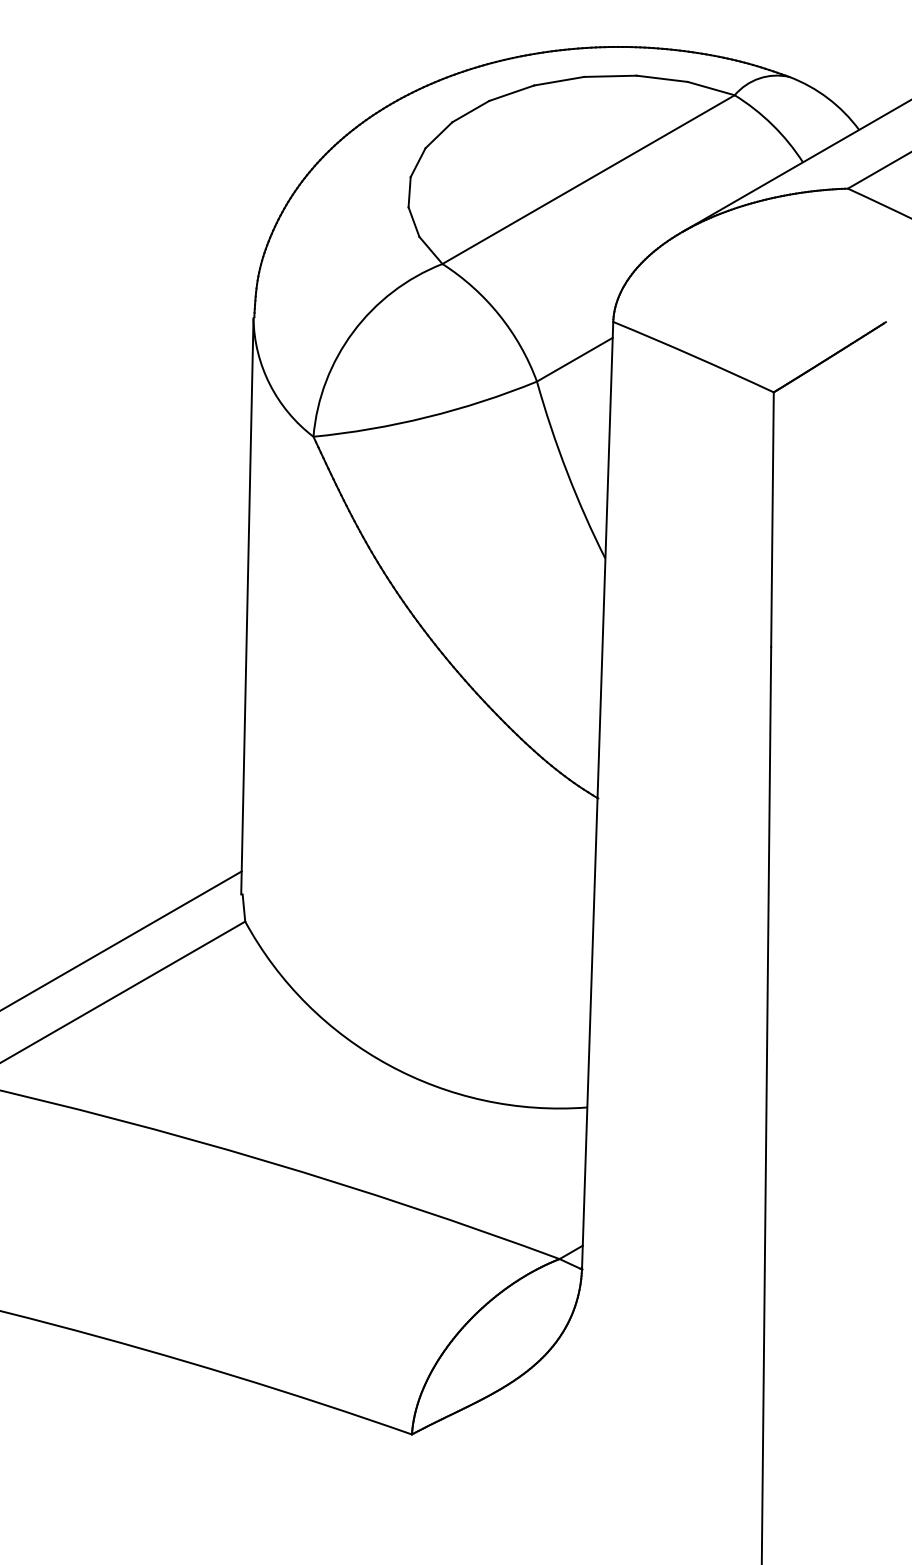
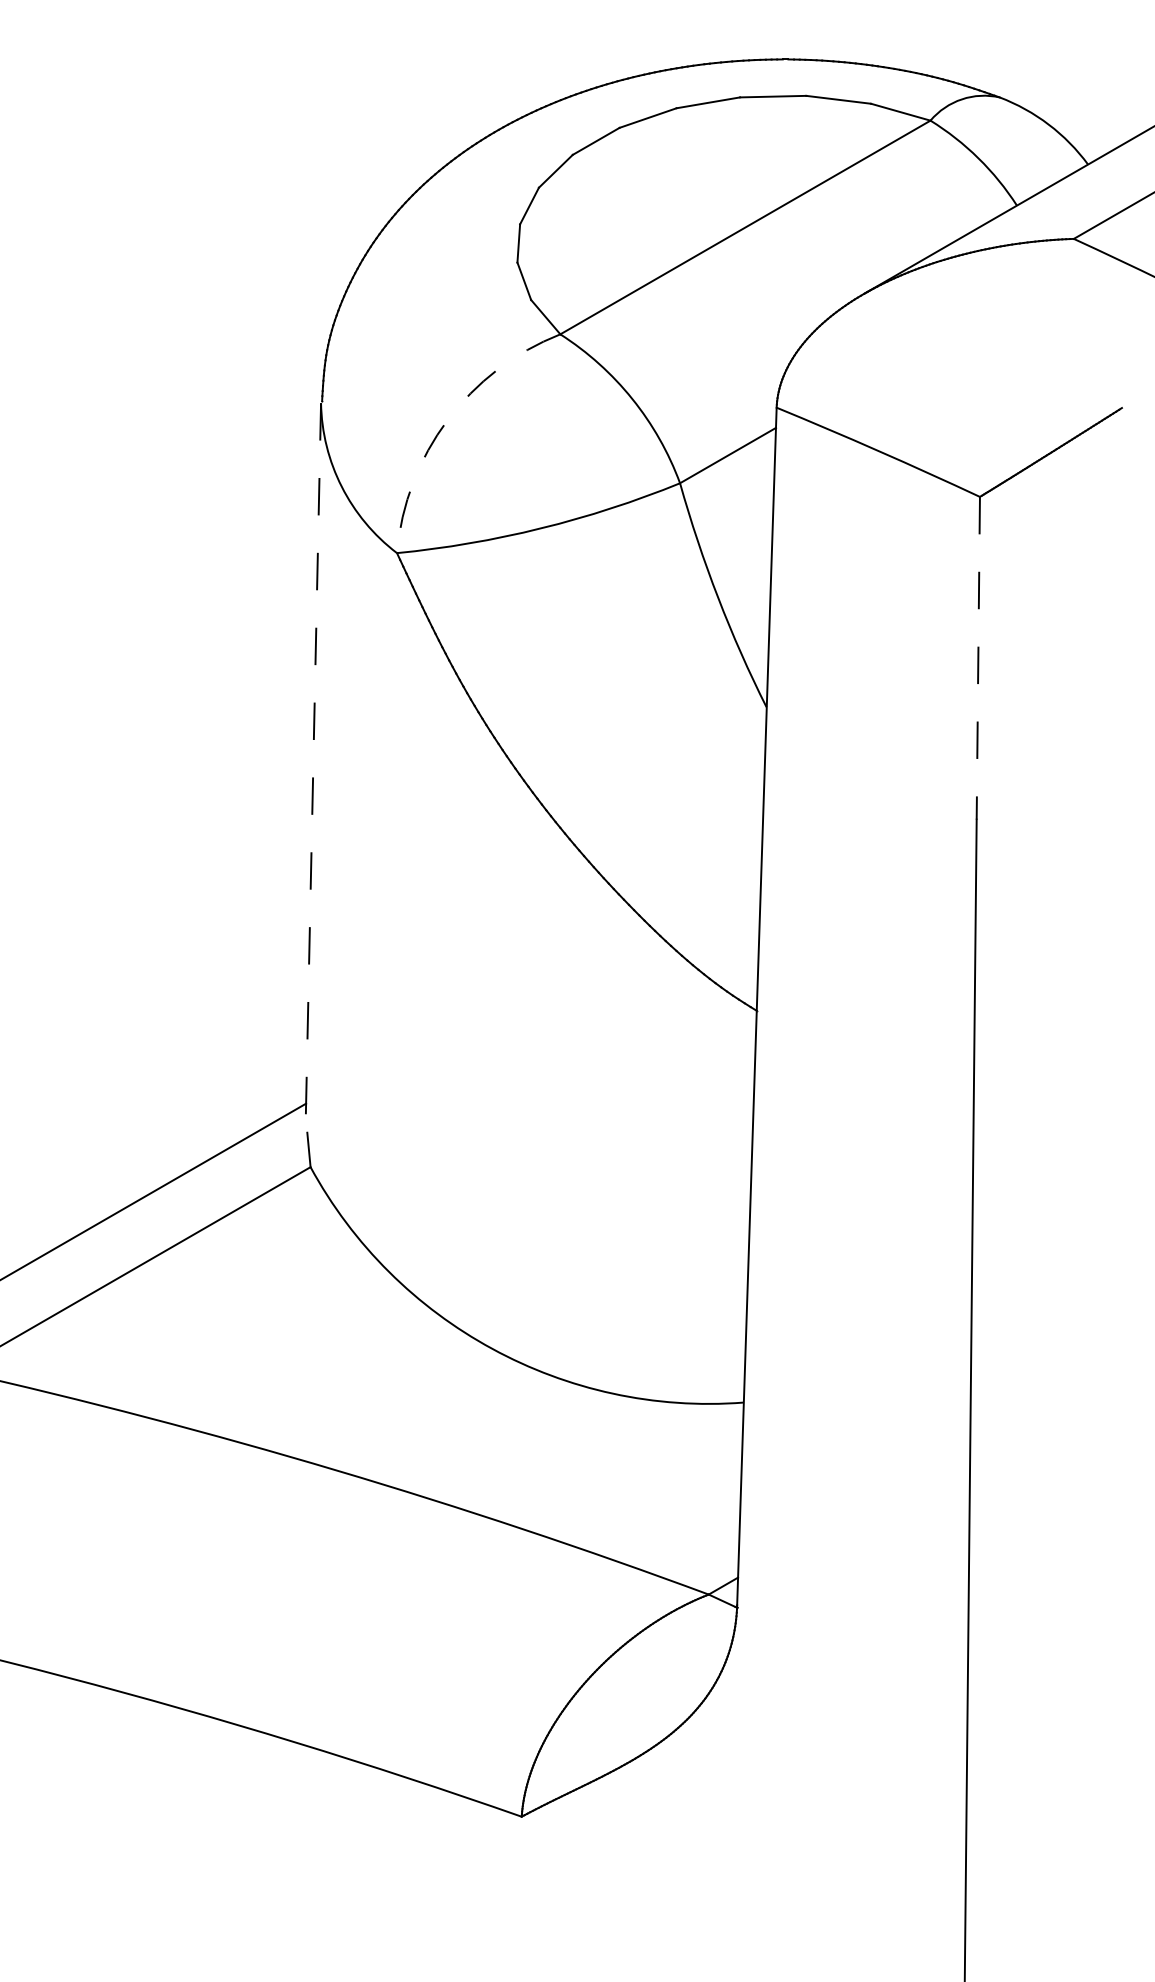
arc: (353, 332) -> (447, 420), solid -> dashed
line: (772, 519) -> (978, 658), solid -> dashed
line: (247, 606) -> (313, 767), solid -> dashed

